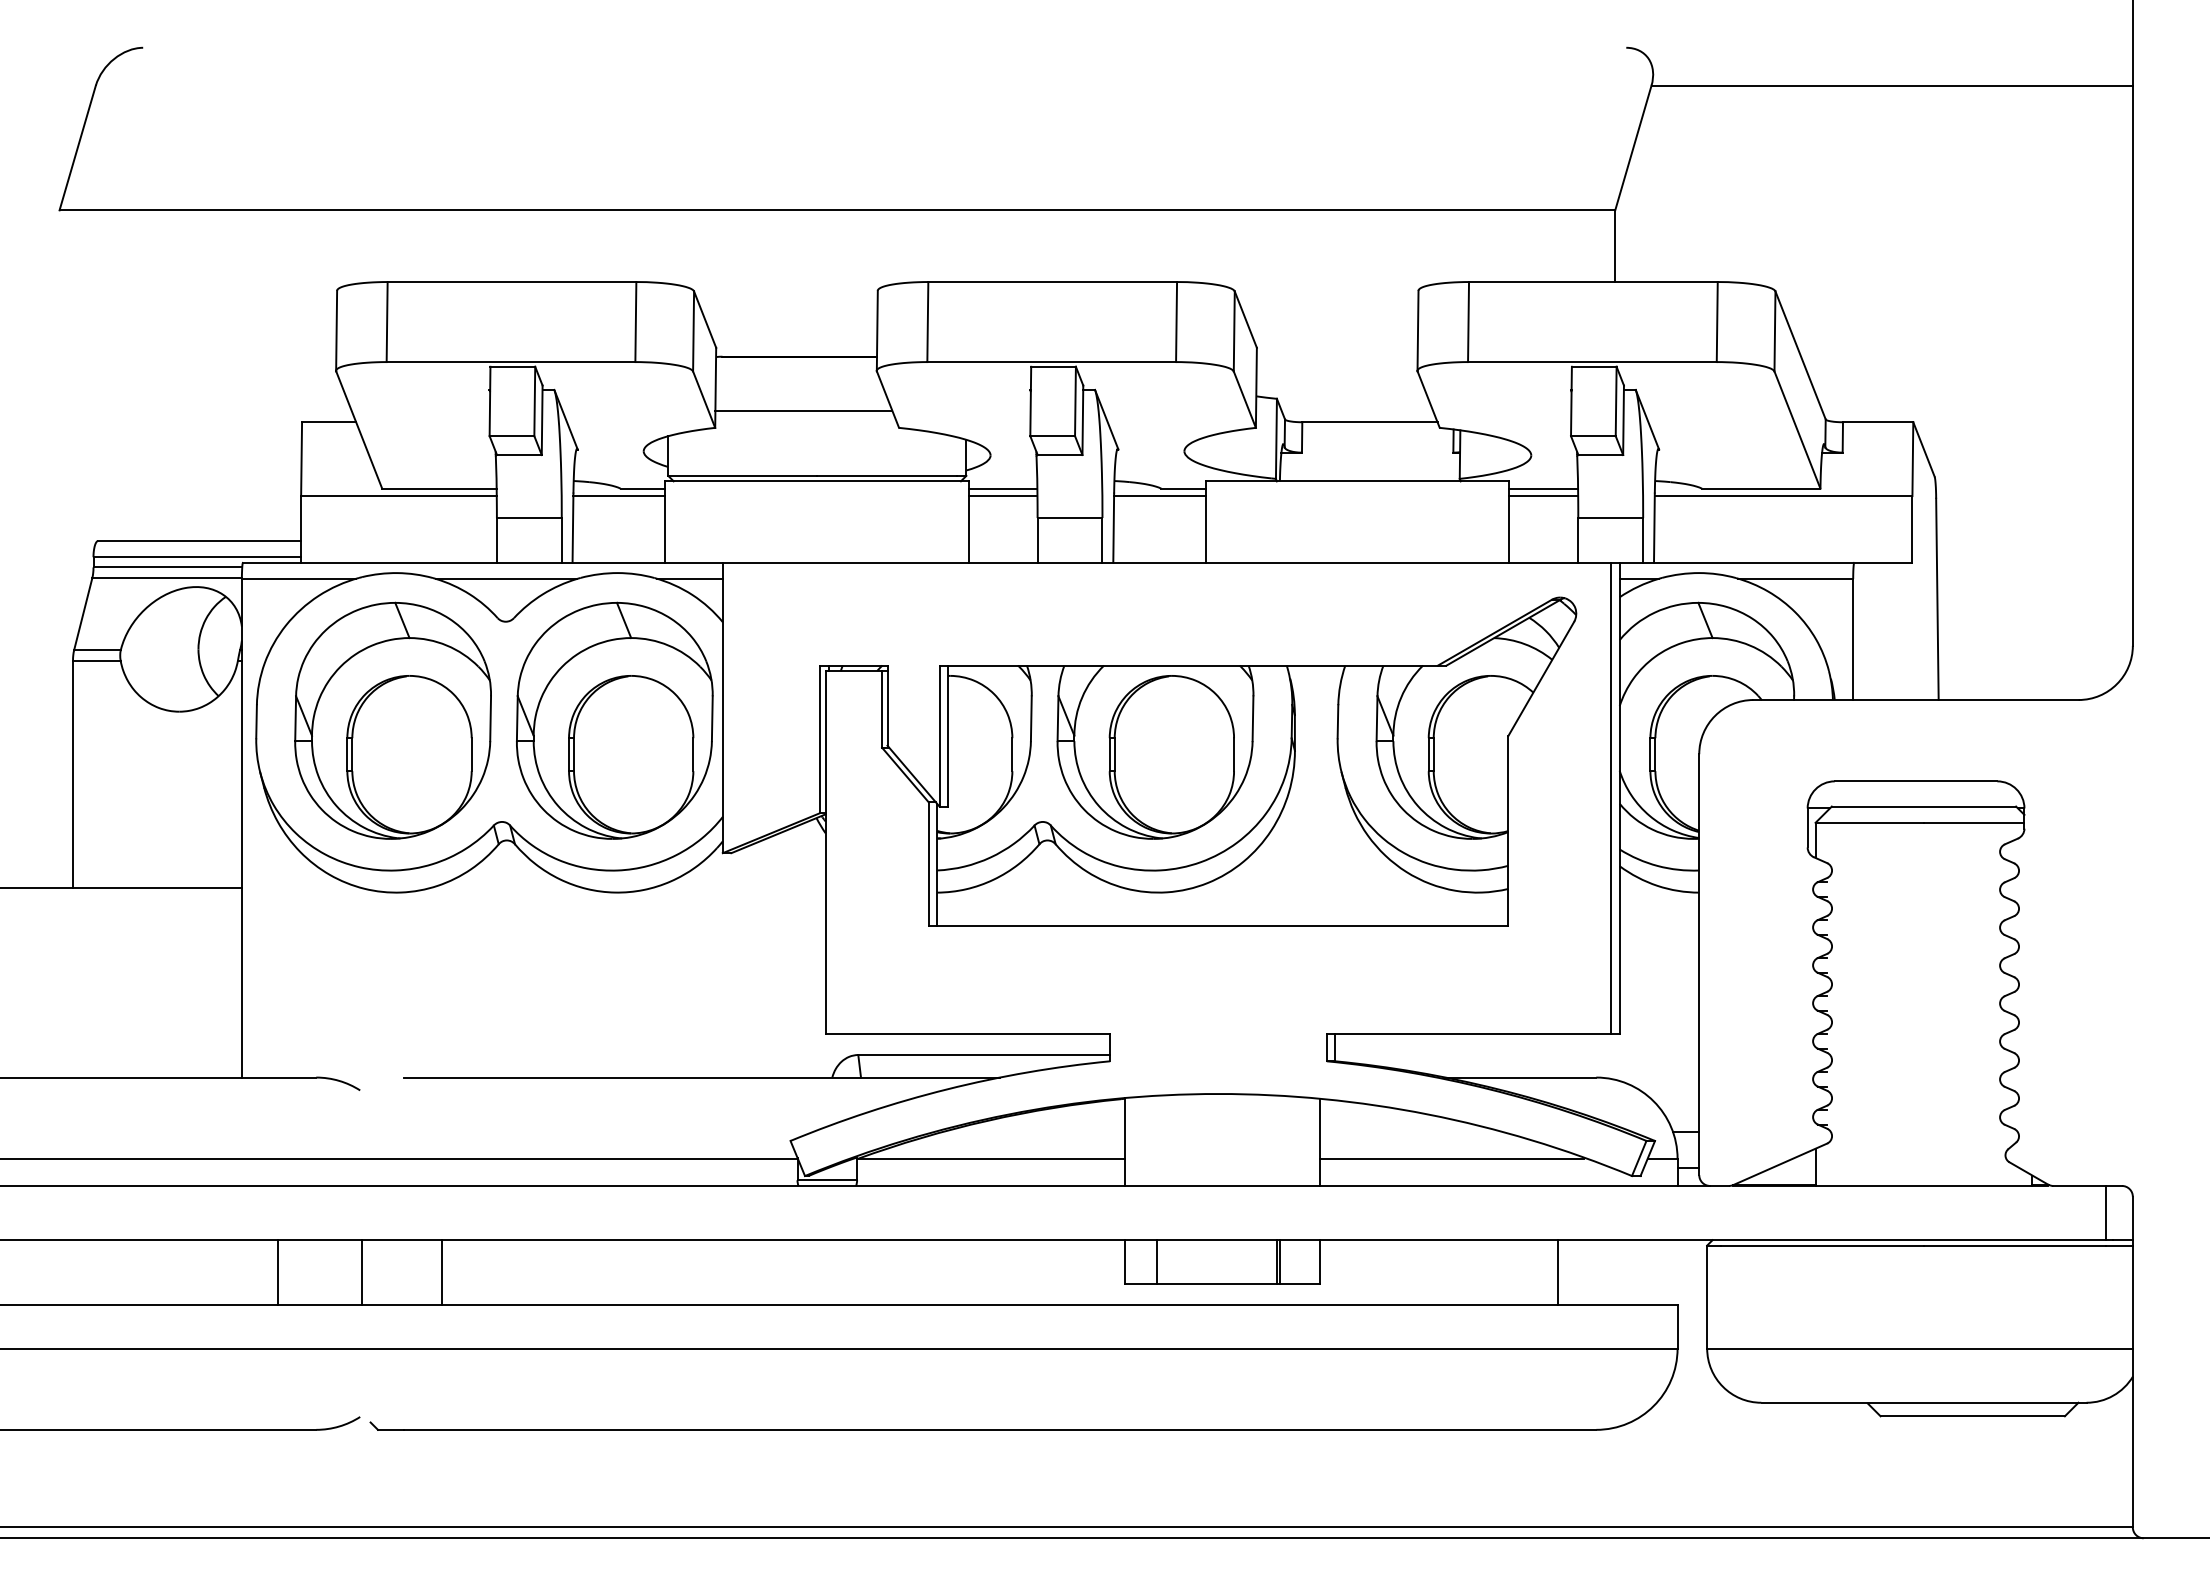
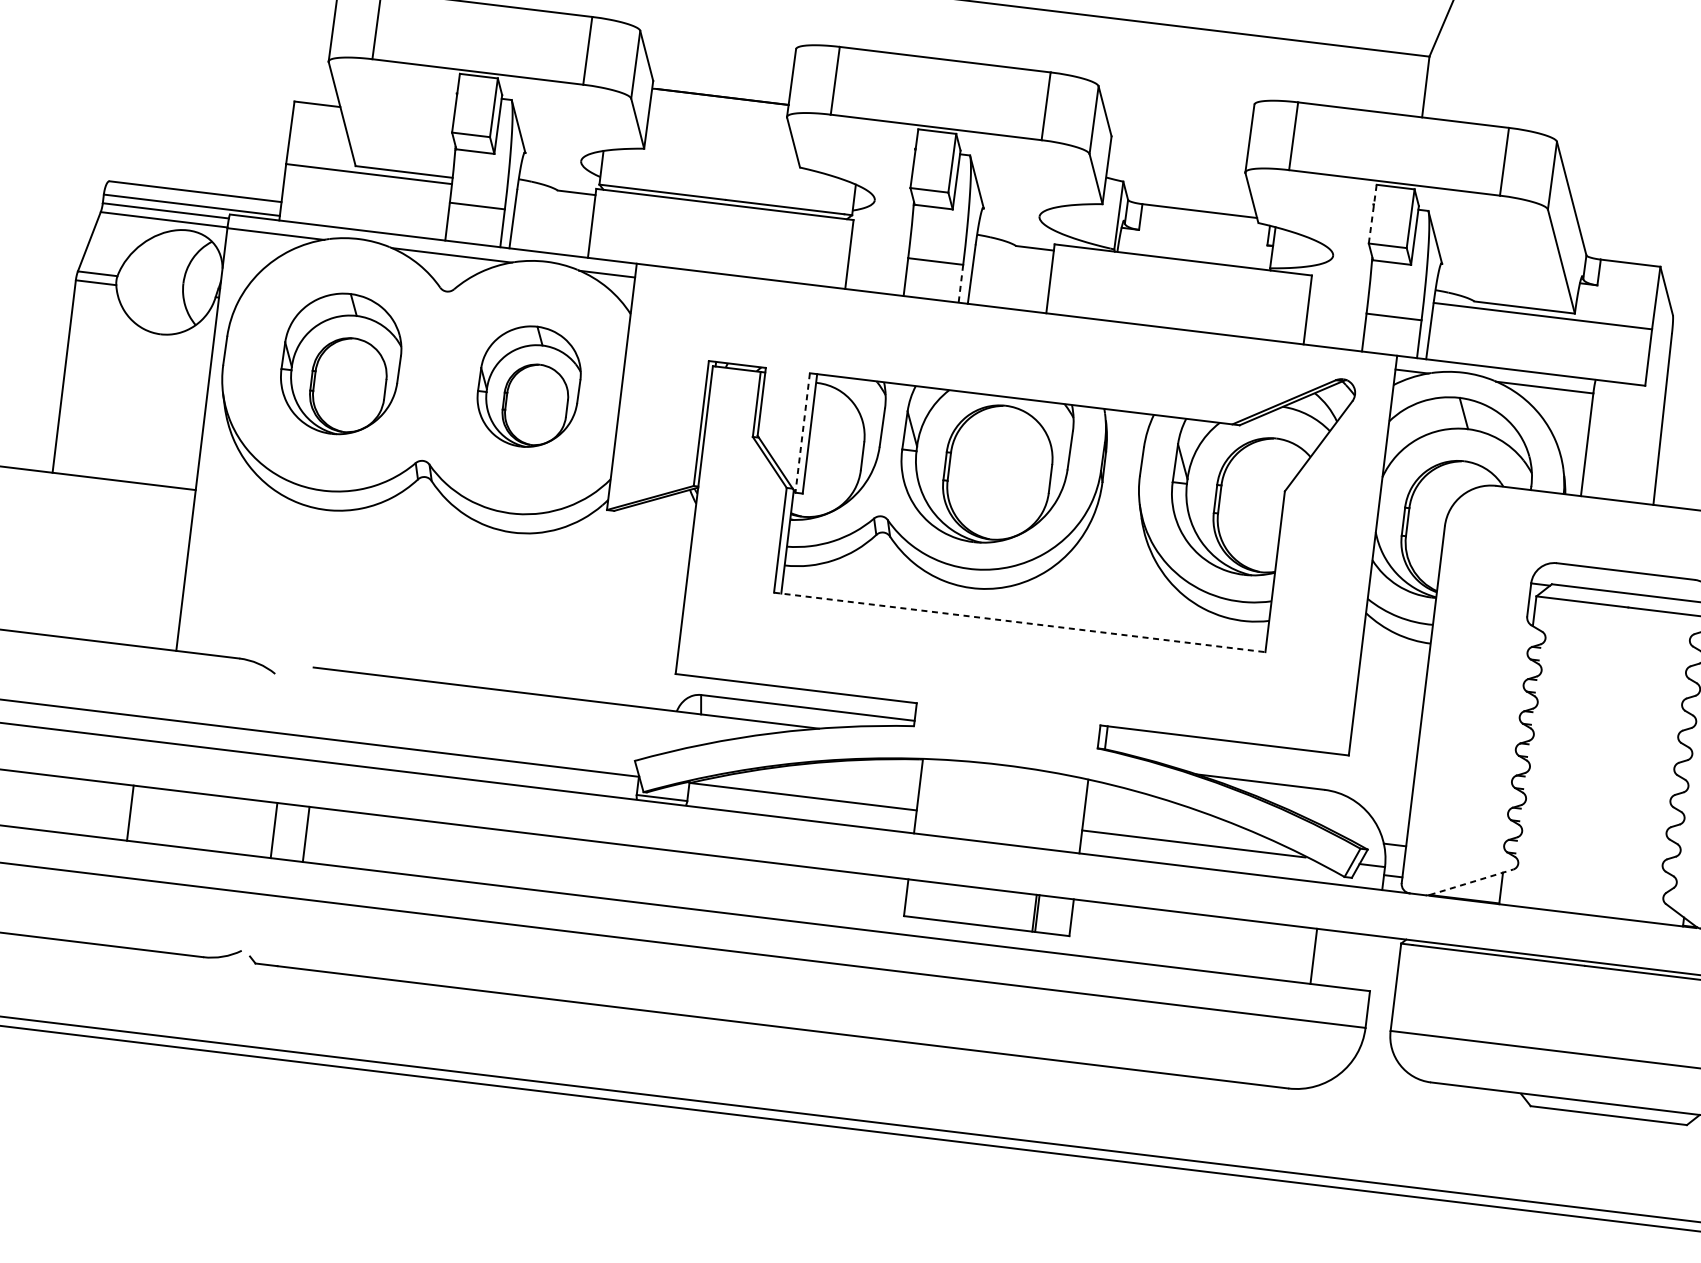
line: (1571, 401) -> (1372, 214), solid -> dashed
line: (803, 410) -> (720, 143), removed
line: (1002, 488) -> (881, 229), removed
line: (1543, 488) -> (1340, 285), removed
line: (619, 496) -> (556, 197), removed
line: (1002, 496) -> (880, 236), removed
line: (1159, 496) -> (1013, 252), removed
line: (1543, 496) -> (1339, 291), removed
line: (1102, 540) -> (960, 283), solid -> dashed
part: (392, 720) -> (340, 363), size x0.7
part: (614, 720) -> (528, 386), size x0.6
line: (939, 736) -> (802, 433), solid -> dashed
line: (1611, 798) -> (1365, 554), removed
line: (1218, 925) -> (1019, 622), solid -> dashed
line: (1780, 1164) -> (1471, 882), solid -> dashed
line: (1157, 1261) -> (933, 900), removed
line: (278, 1272) -> (130, 813), moved
line: (361, 1272) -> (306, 834), moved
line: (441, 1272) -> (273, 830), moved
line: (1558, 1272) -> (1313, 956), moved

